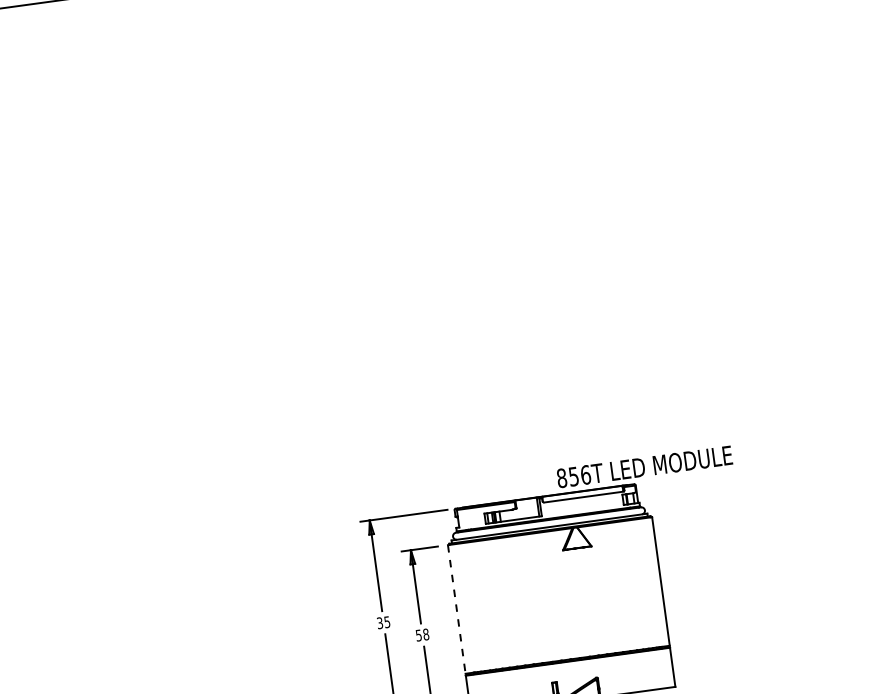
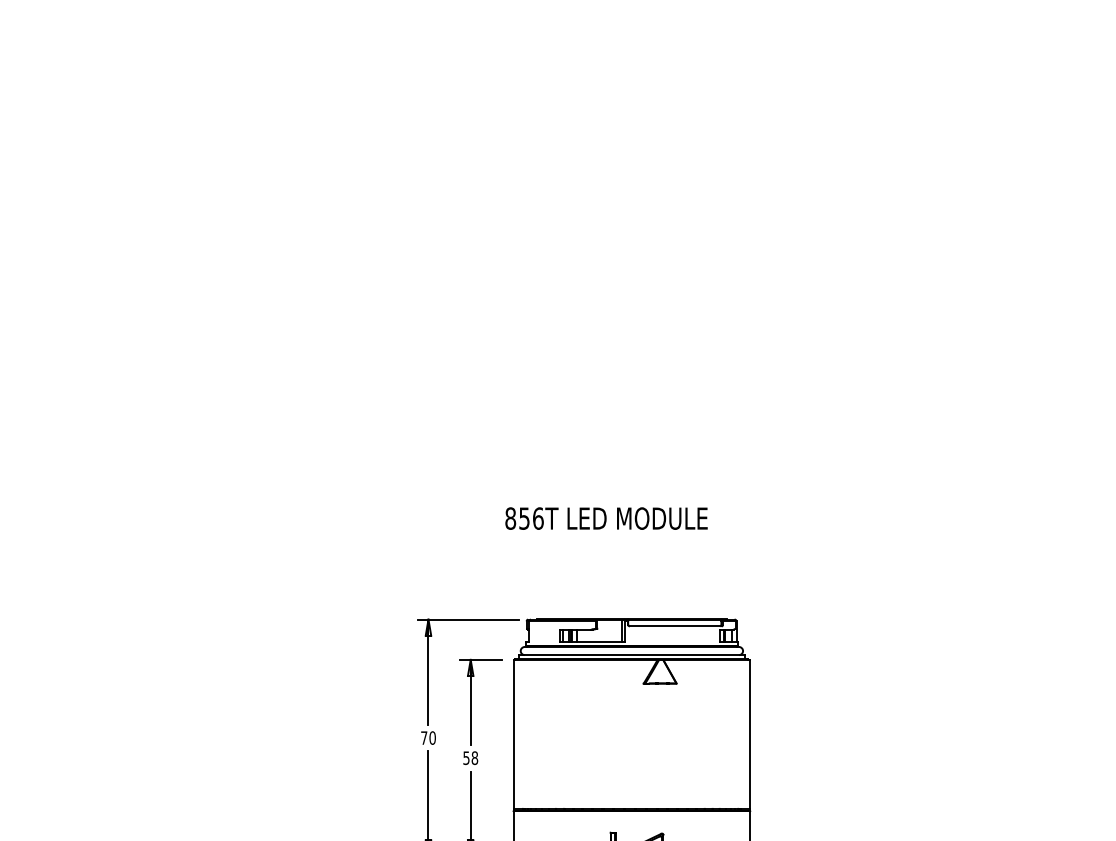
text: (644, 466) -> (606, 518), moved
line: (456, 609) -> (513, 734), dashed -> solid
text: (383, 622) -> (428, 737), 35 -> 70

